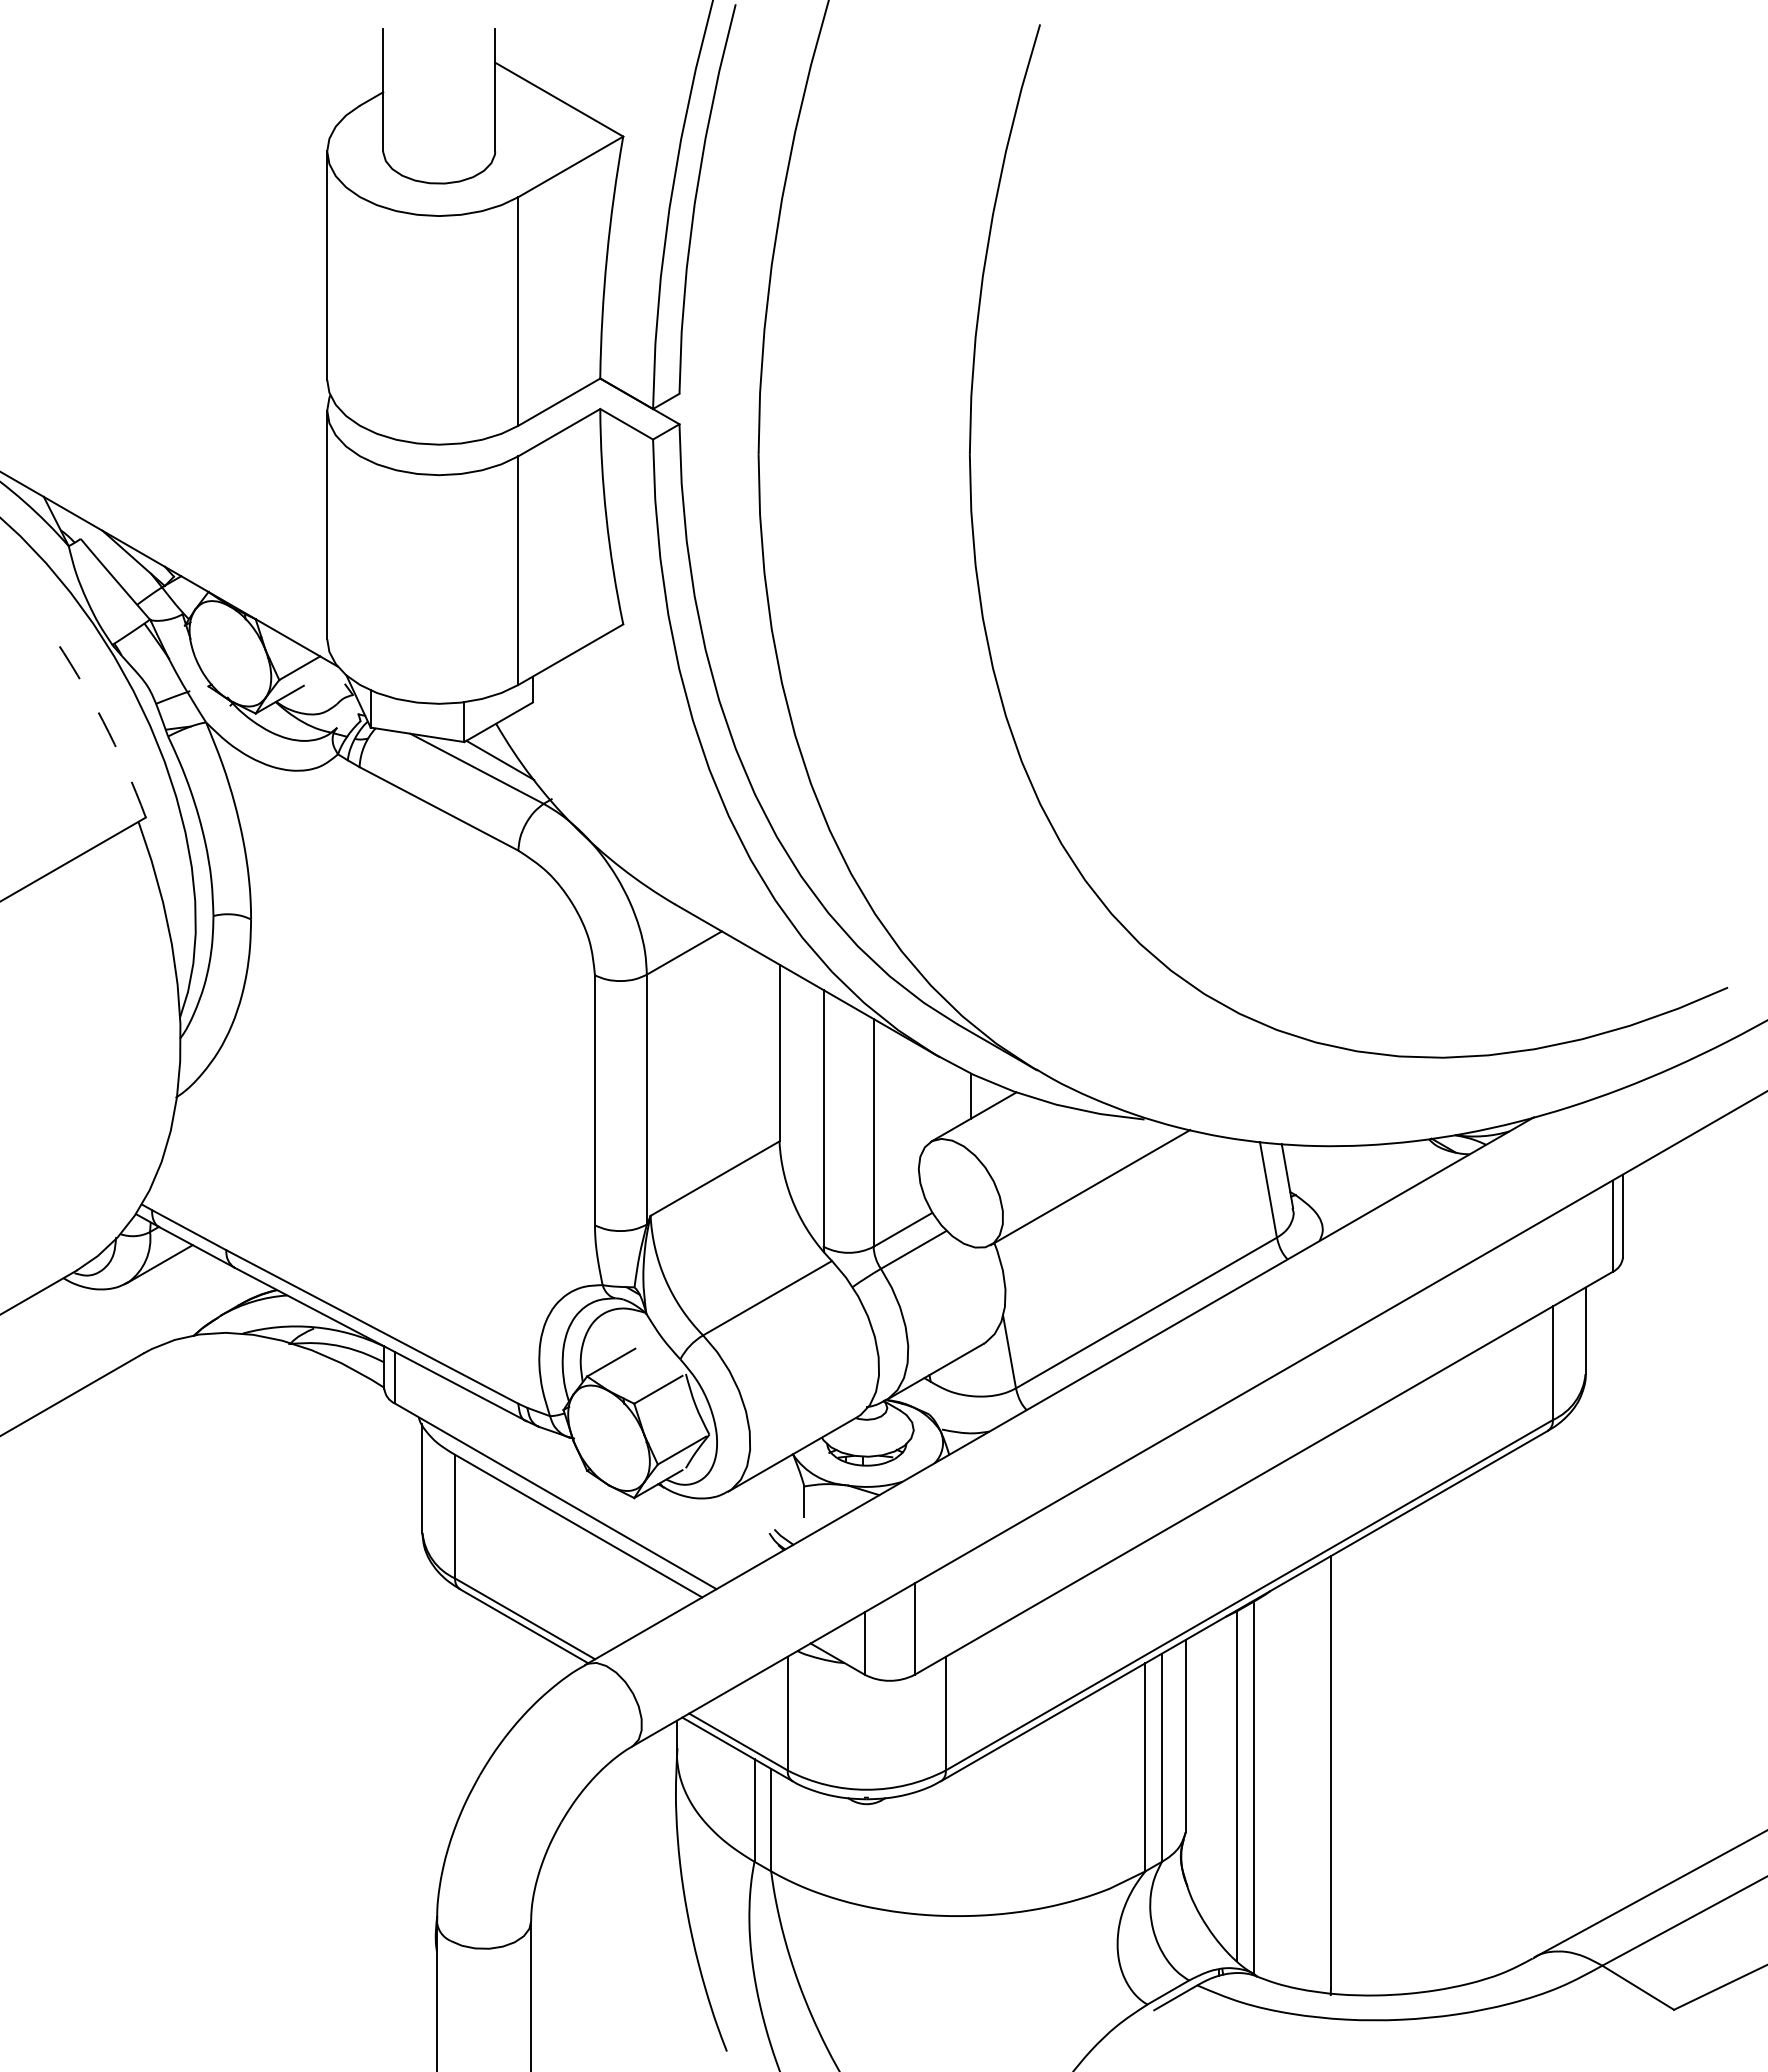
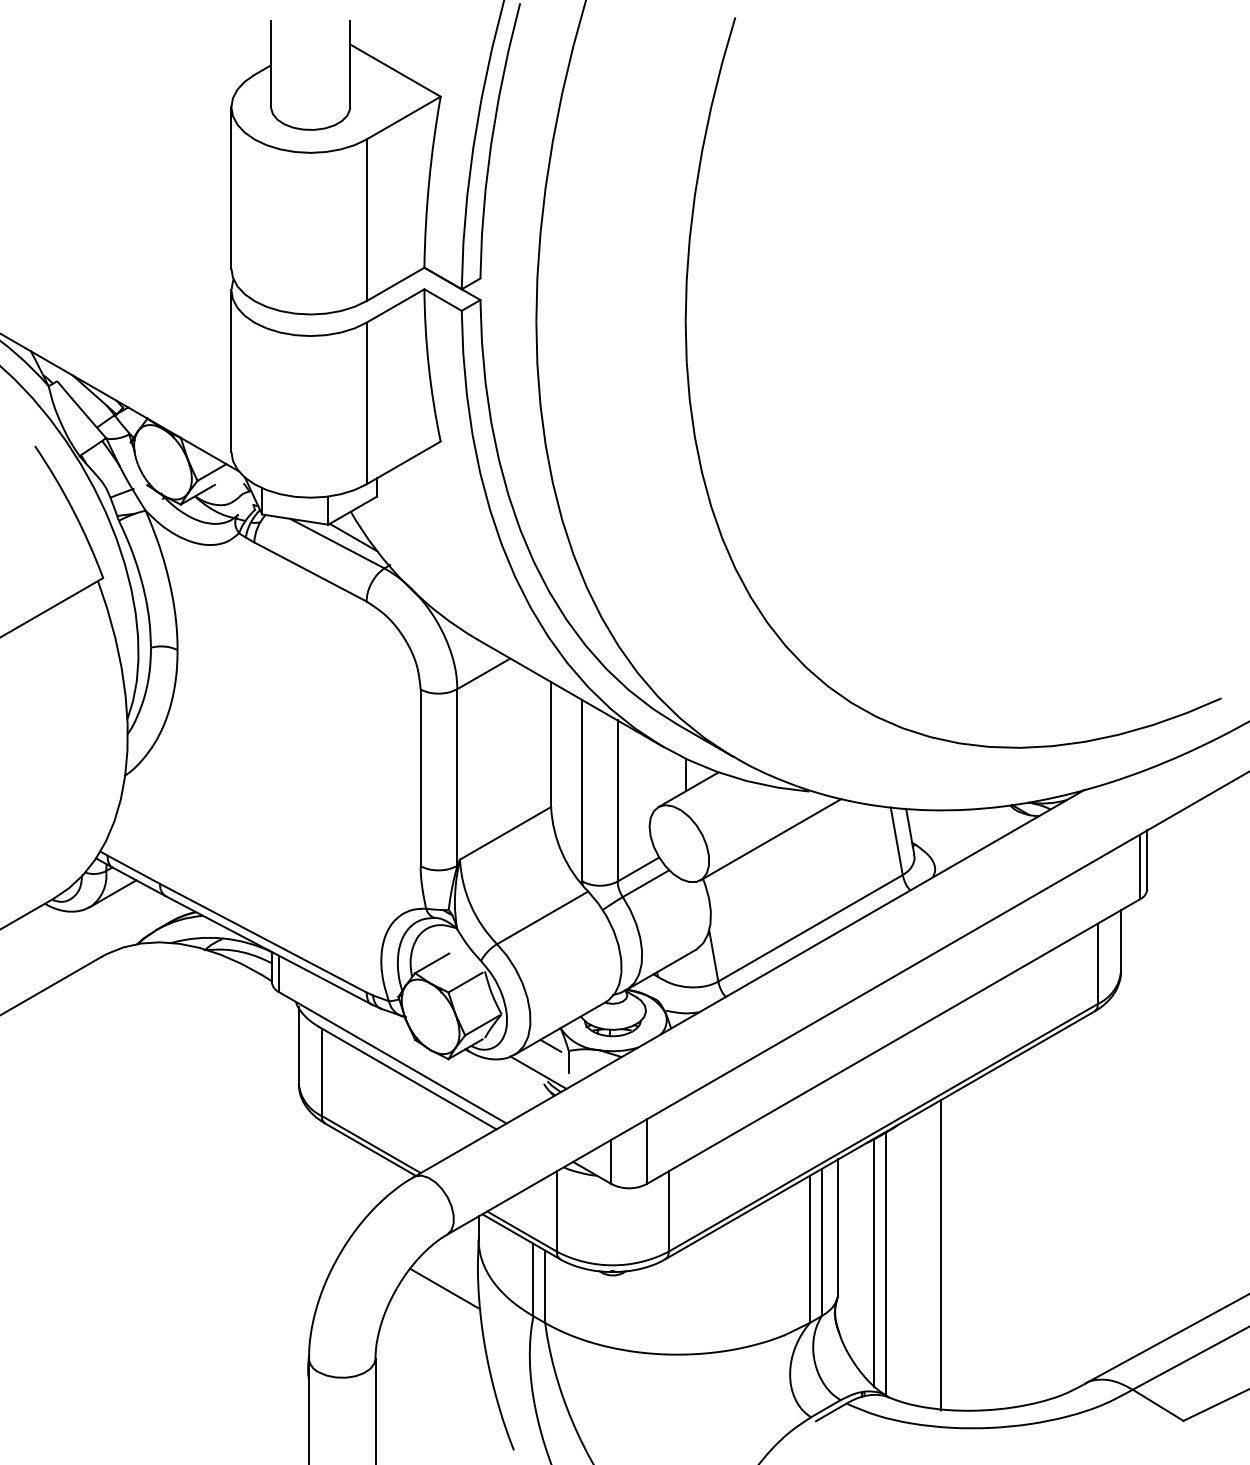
arc: (103, 721) -> (73, 510), dashed -> solid
line: (778, 1478) -> (550, 1045), added
line: (761, 1517) -> (538, 1072), added
line: (629, 1822) -> (445, 1288), added

